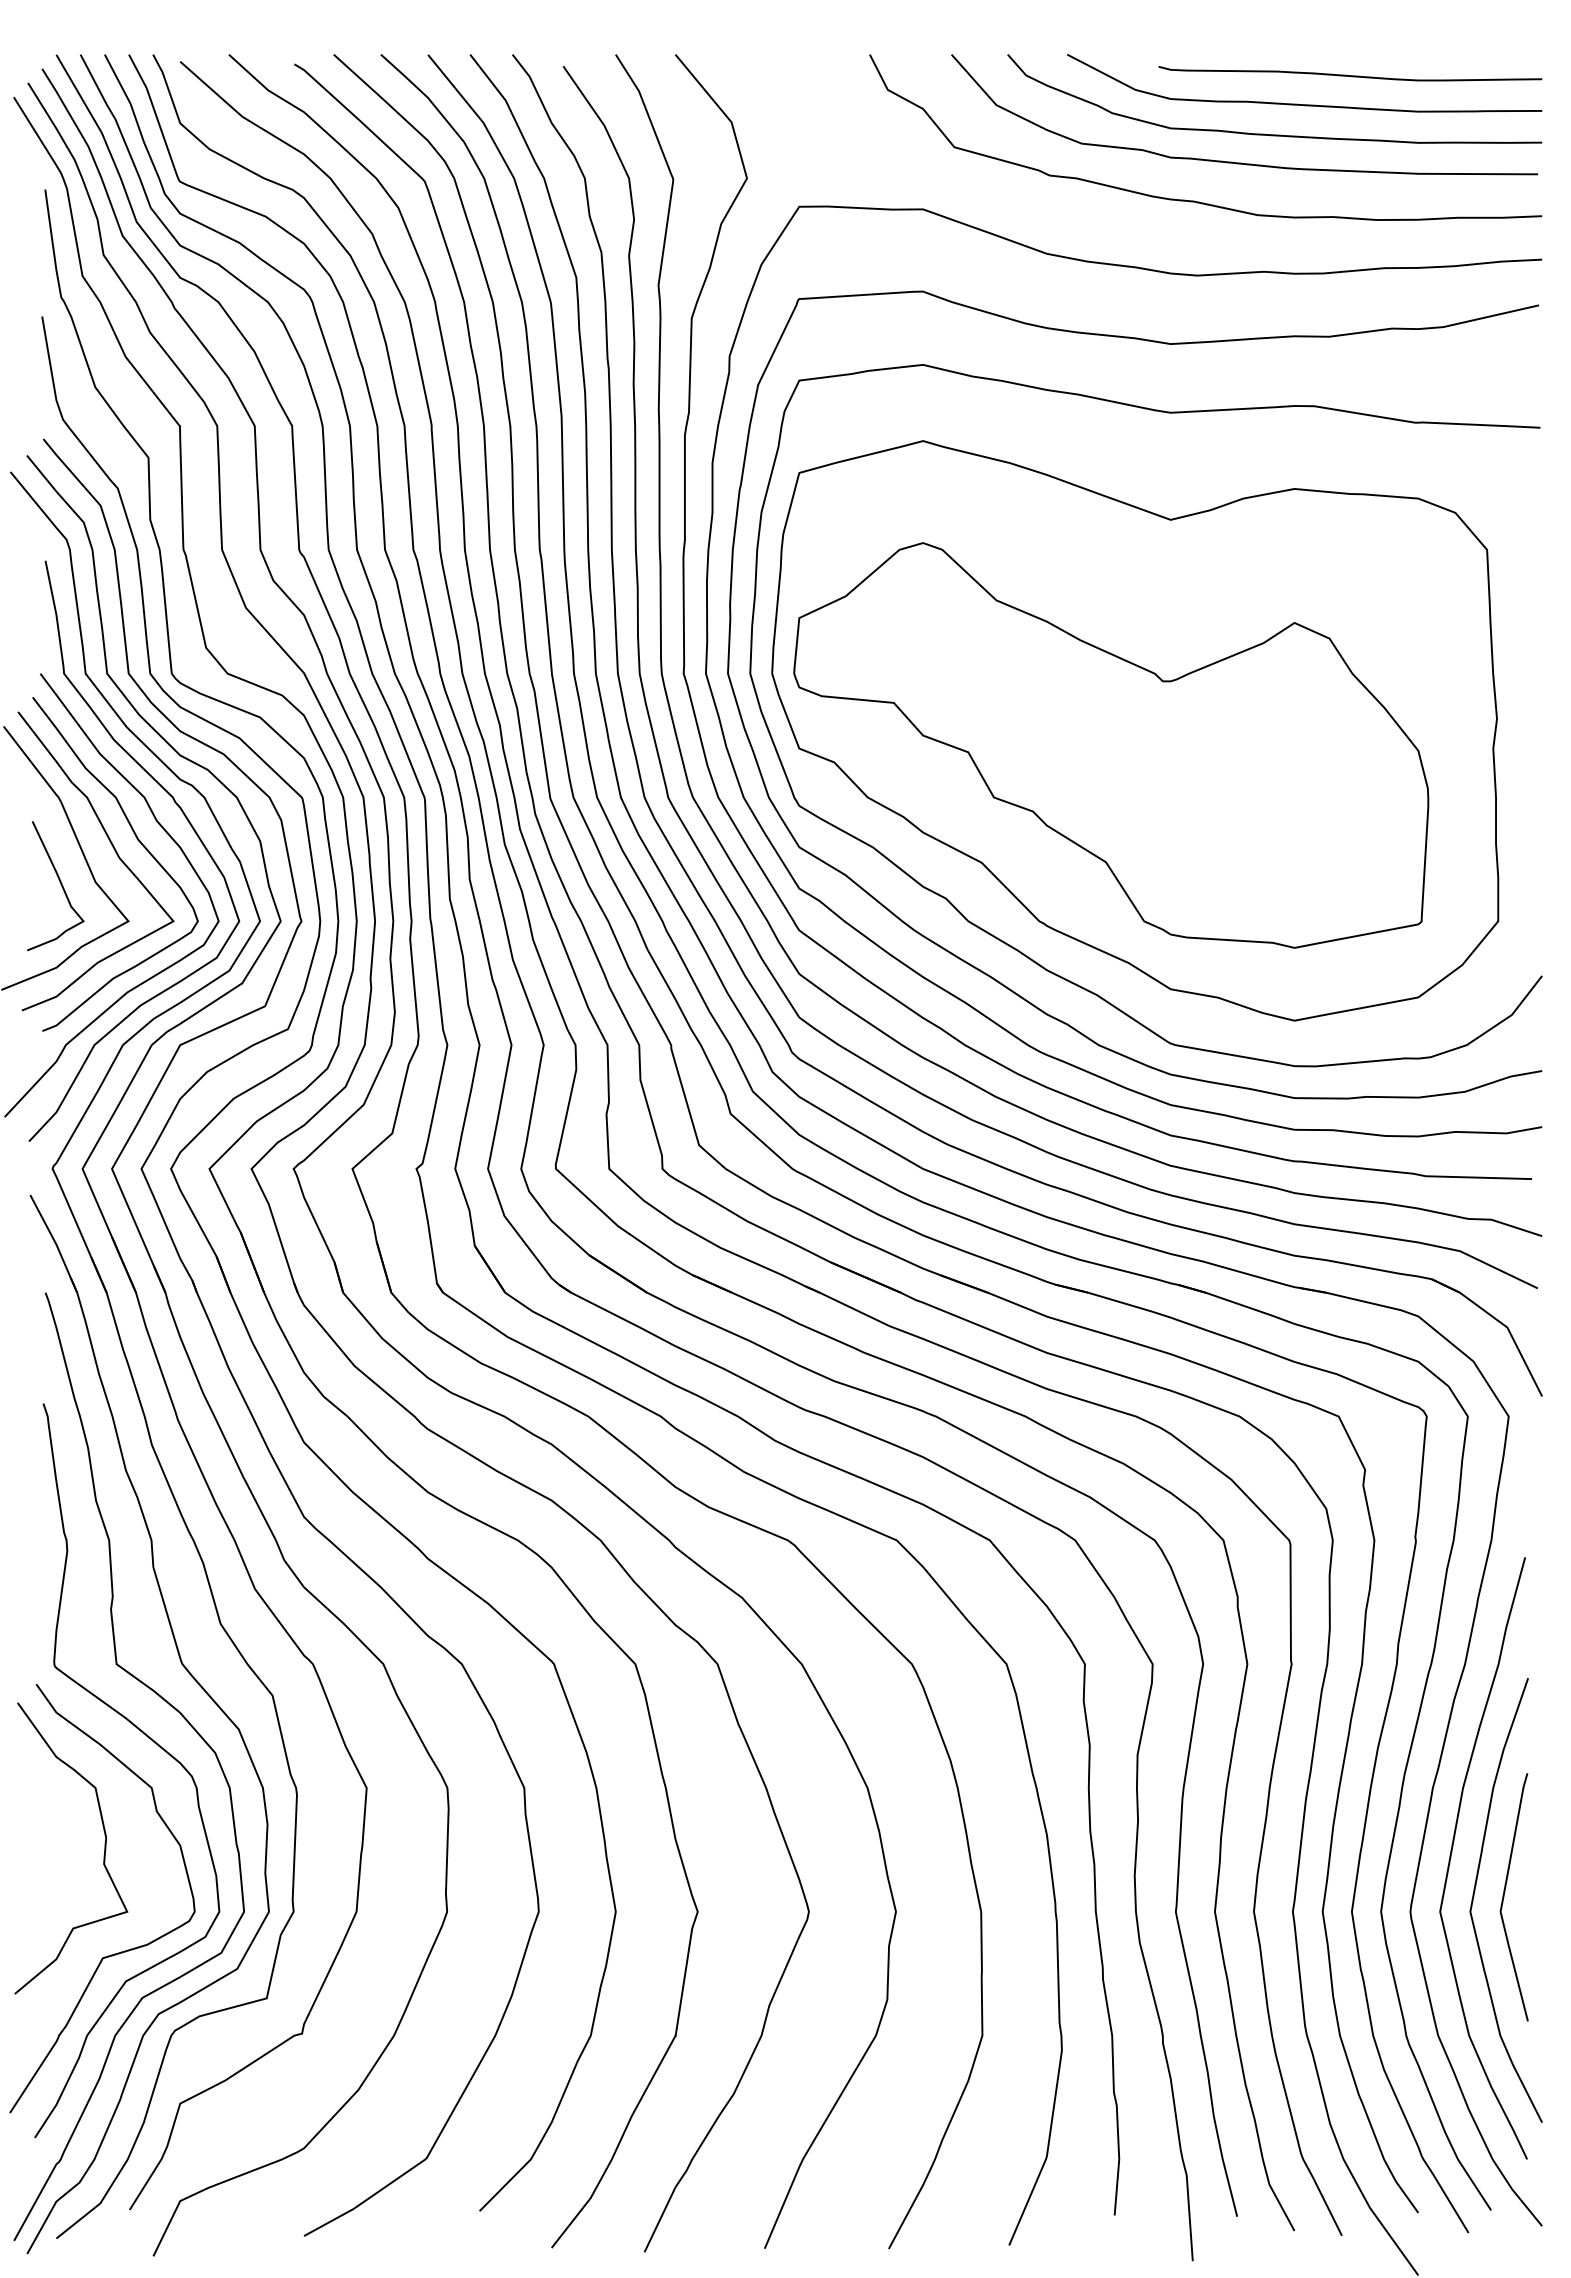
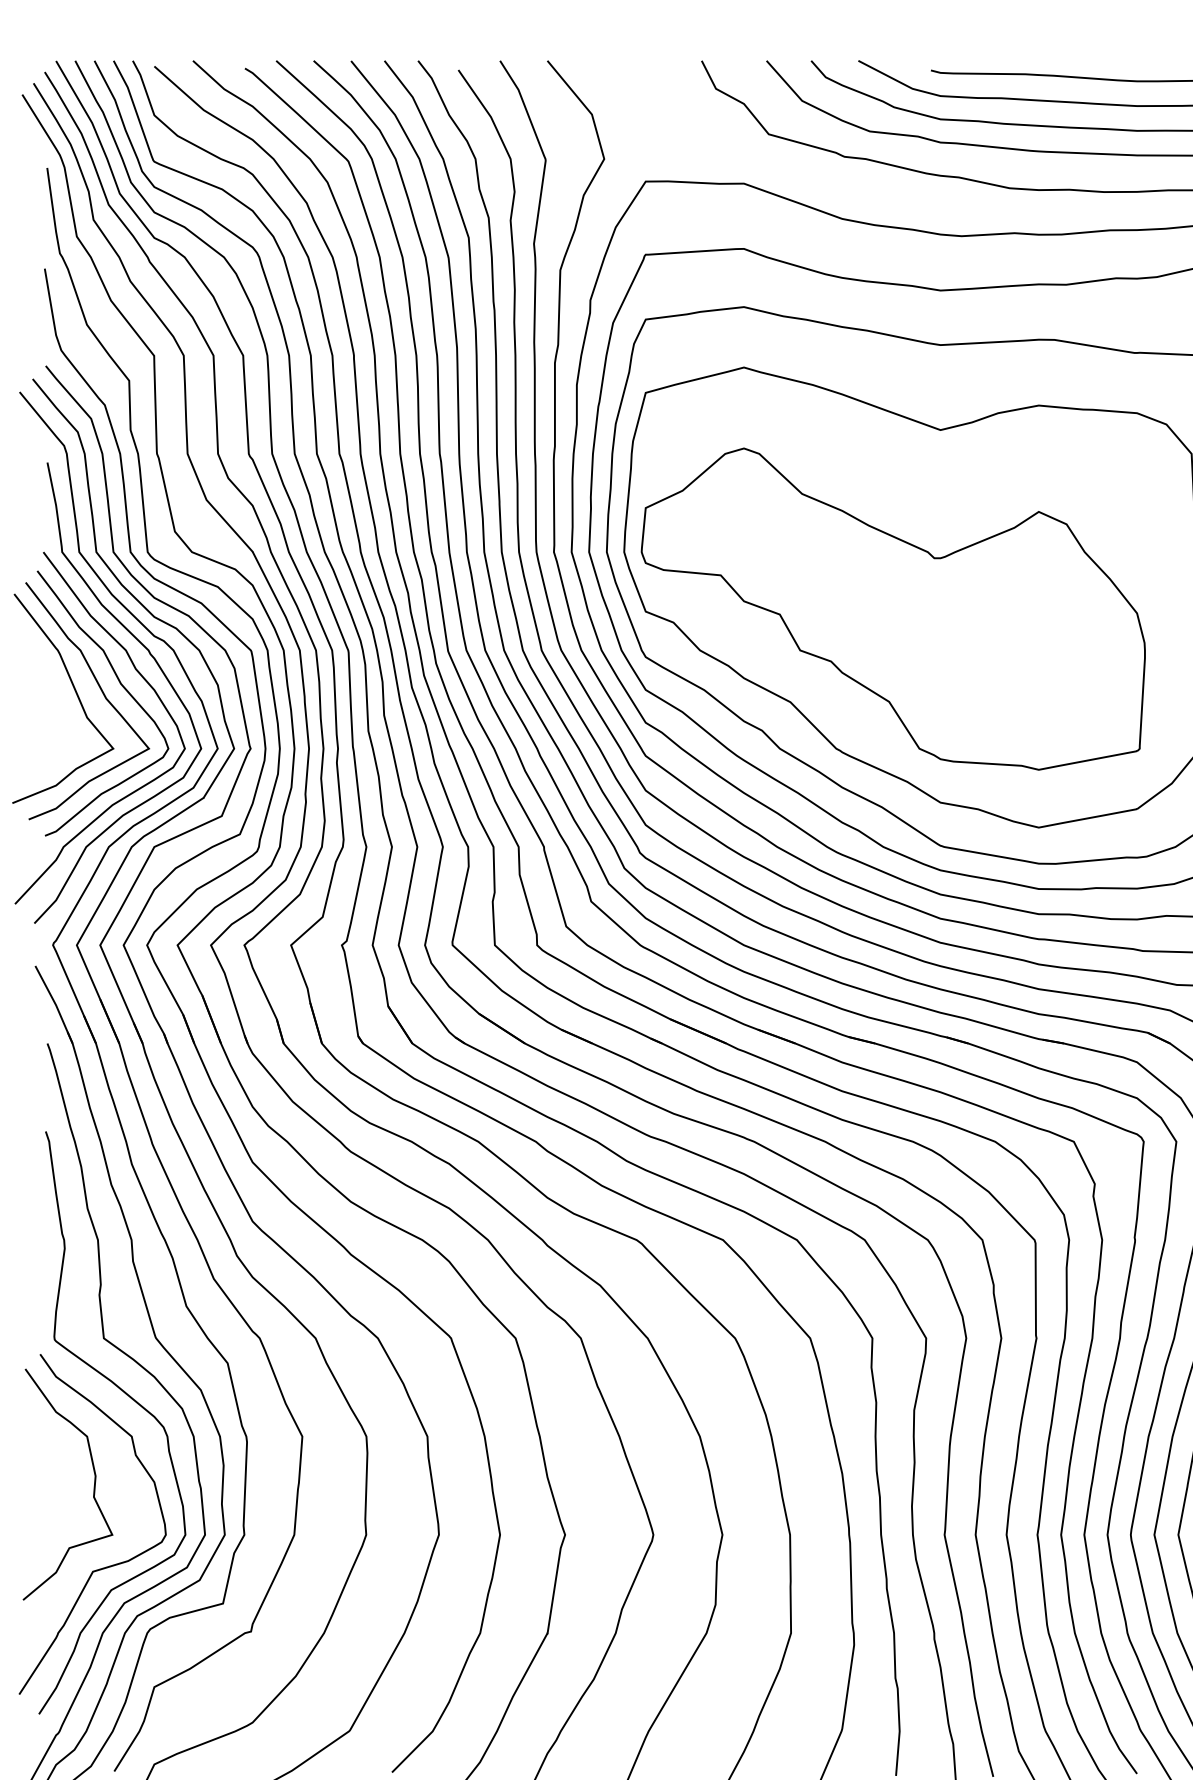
curve: (60, 884) -> (59, 719), removed

